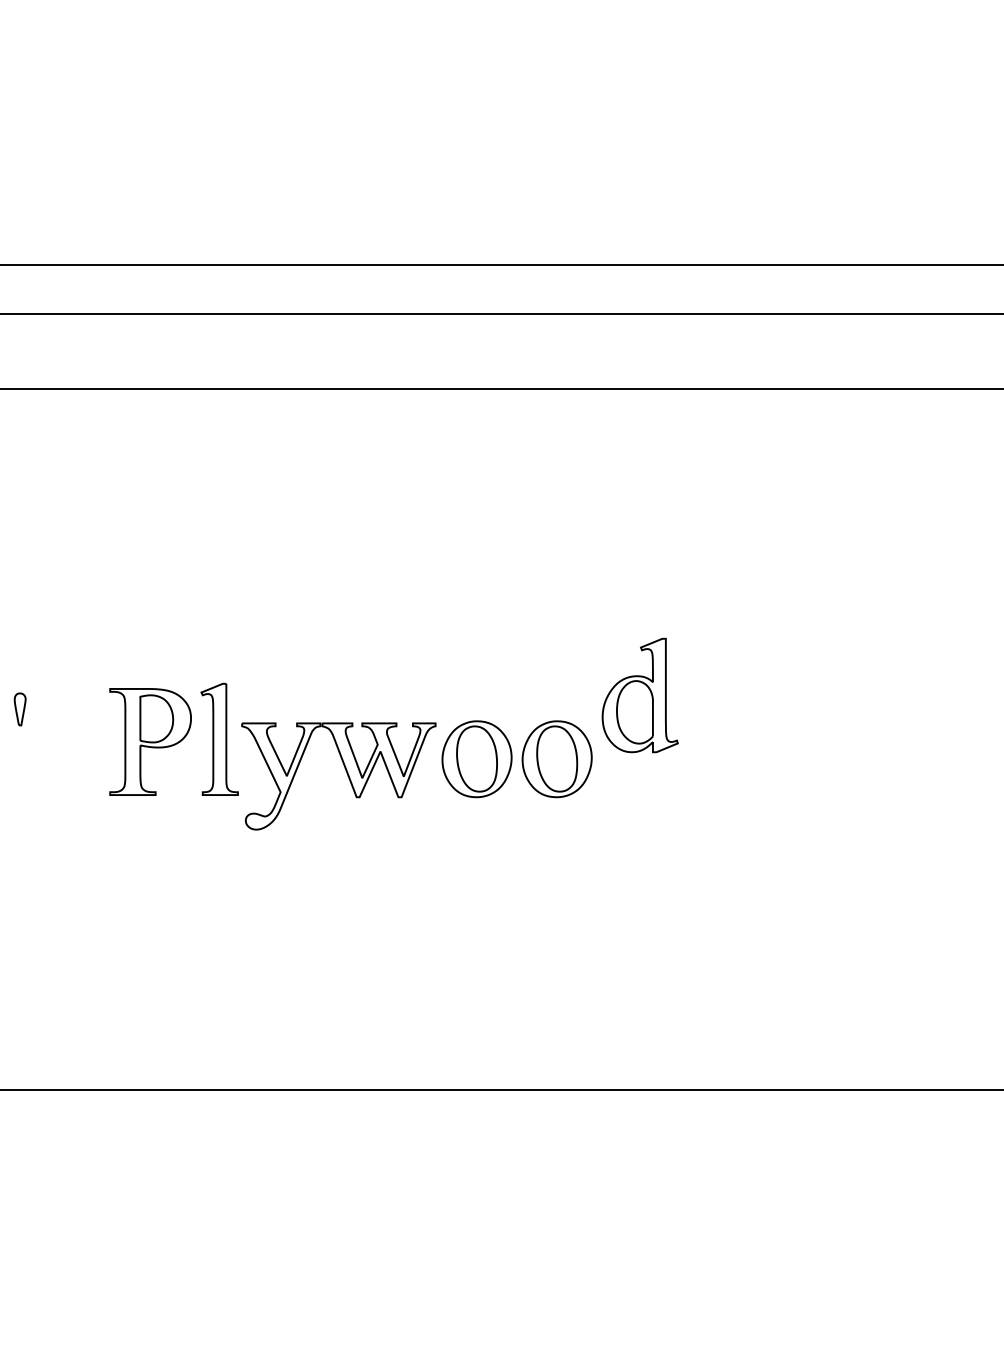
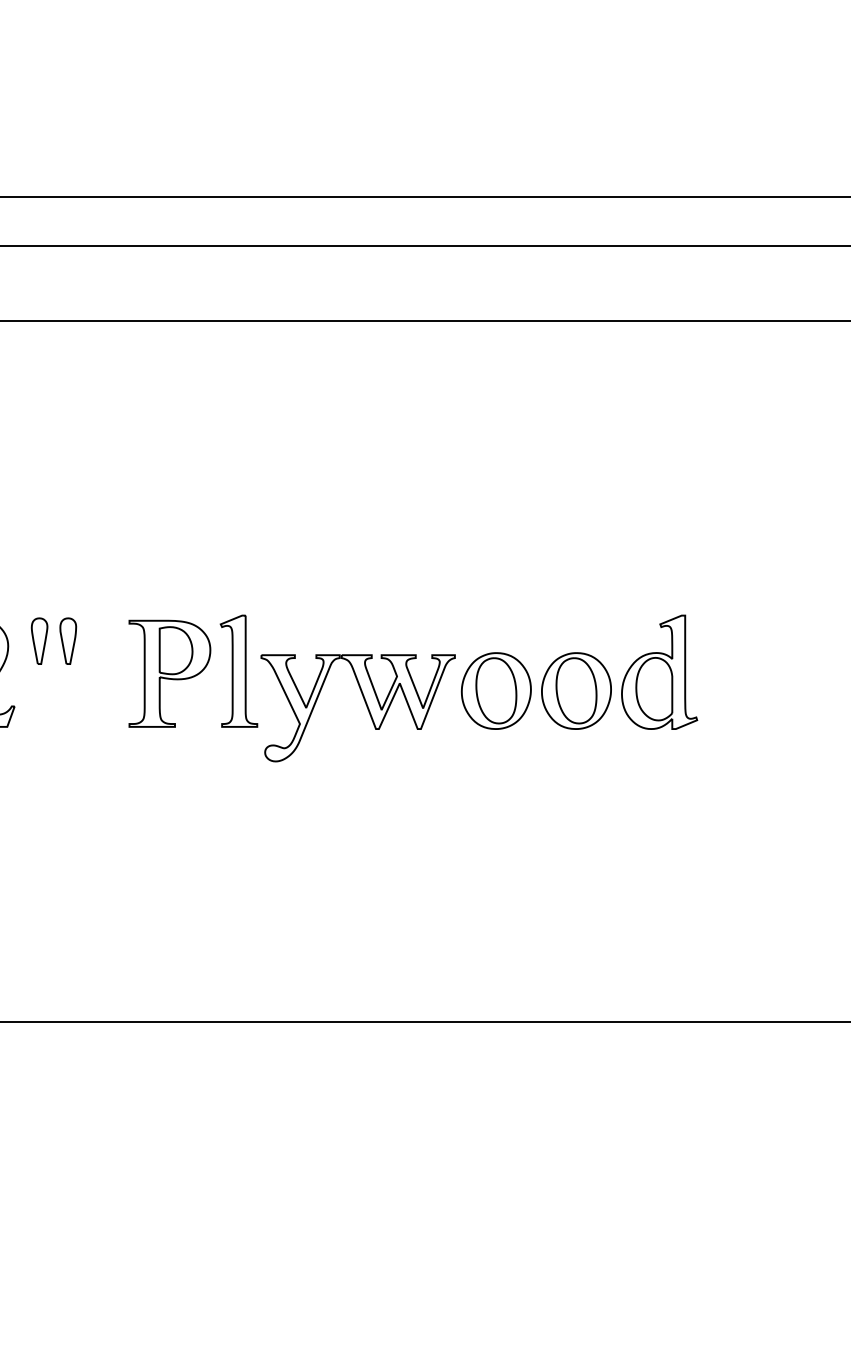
part: (639, 695) -> (658, 672), moved
part: (19, 709) -> (38, 641), size x1.43
part: (48, 709) -> (67, 641), added

